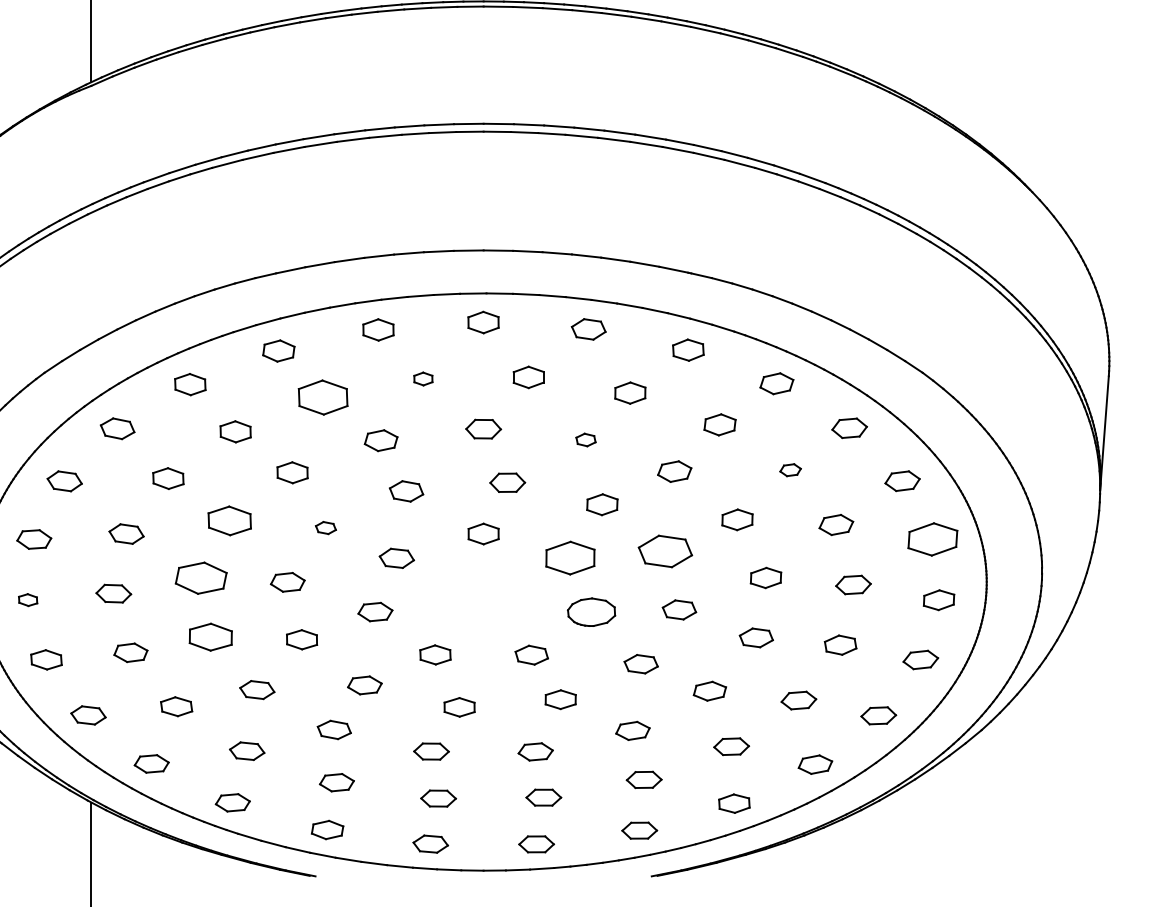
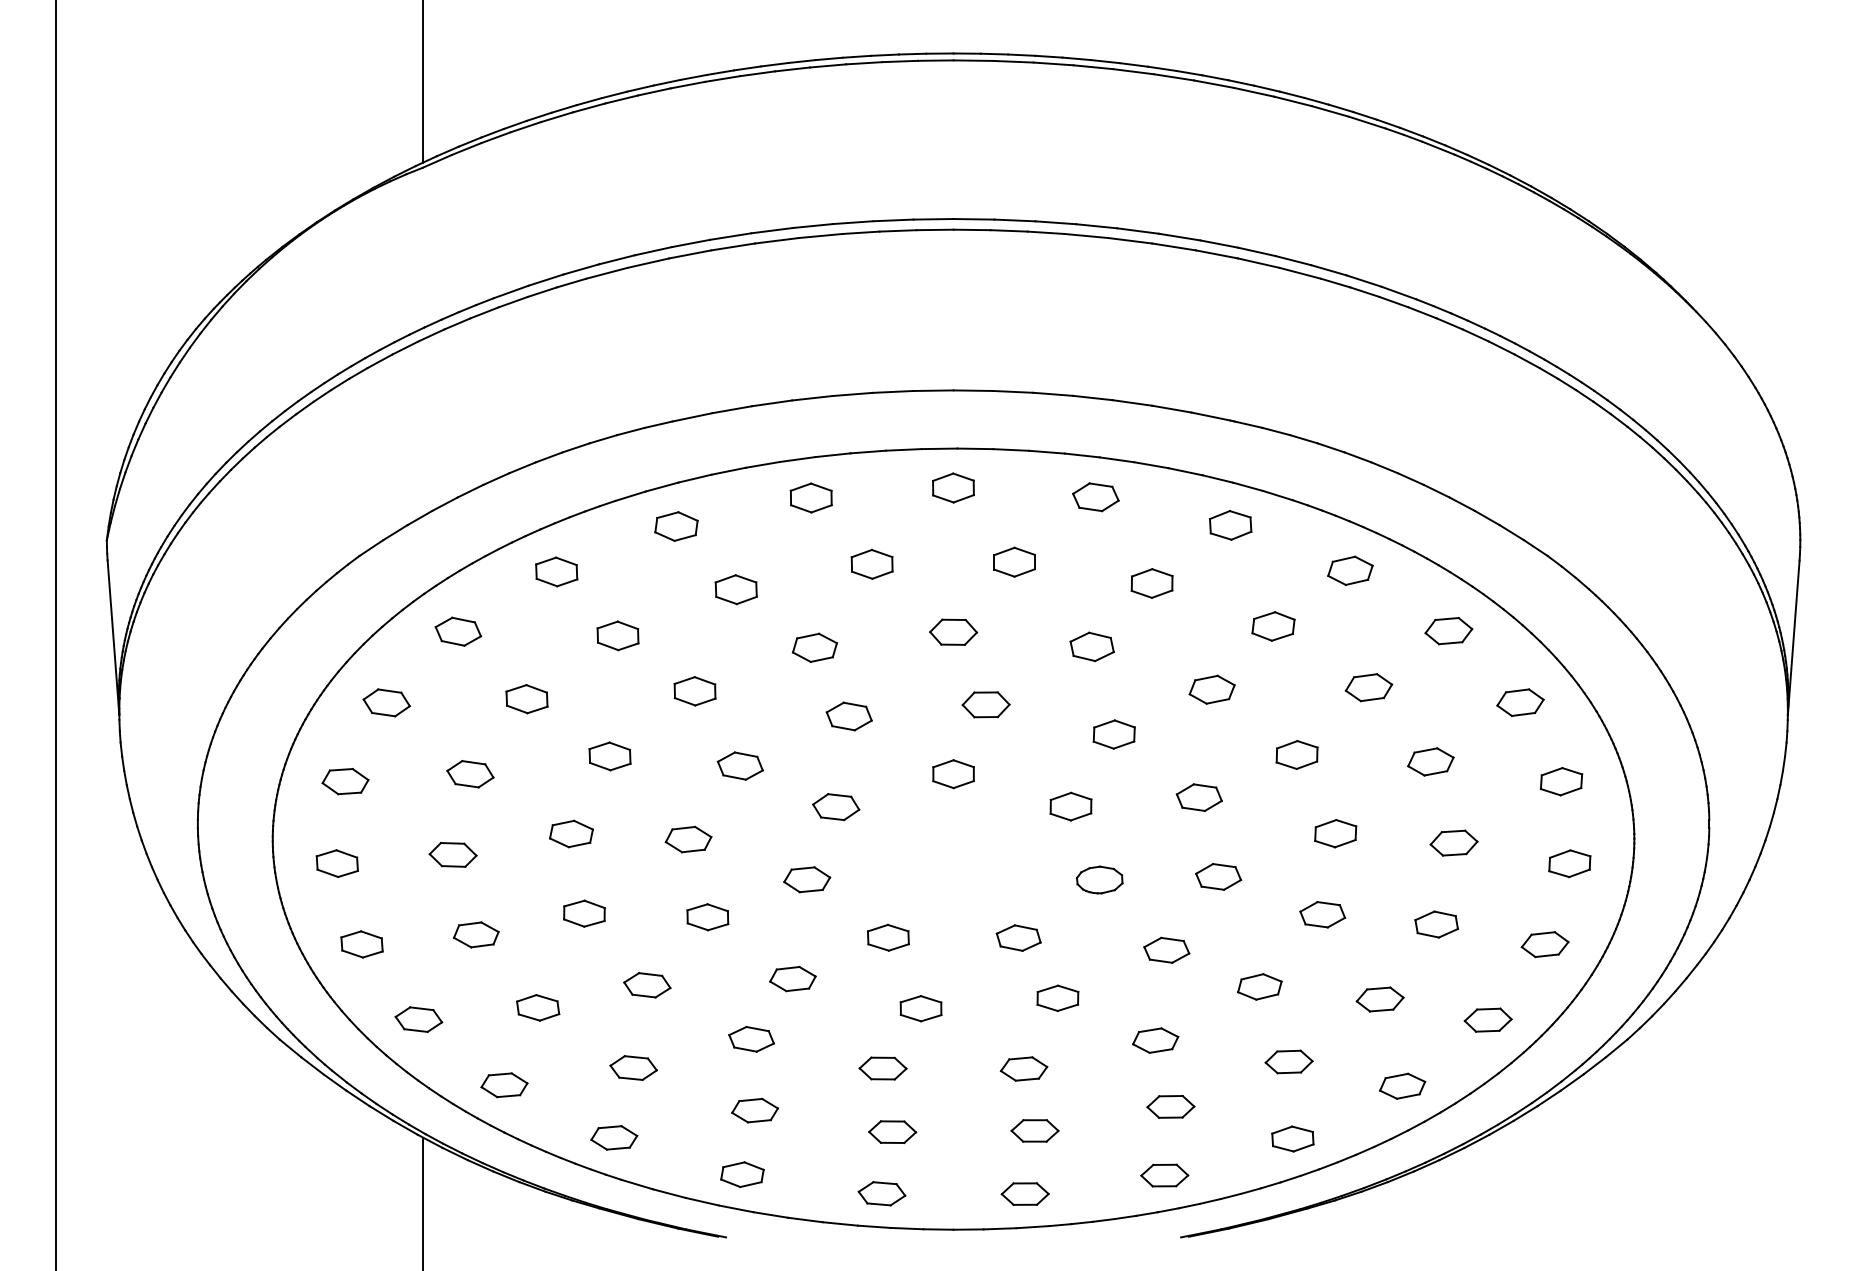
part: (422, 379) -> (871, 564), size x1.67
part: (322, 397) -> (735, 589), size x0.62
part: (585, 439) -> (1091, 646), size x1.67
part: (790, 469) -> (1368, 687), size x1.67
part: (229, 520) -> (609, 756), size x0.71
part: (325, 527) -> (739, 765), size x1.67
part: (932, 539) -> (1561, 781), size x0.62
part: (664, 551) -> (1198, 797), size x0.62
part: (570, 557) -> (1070, 806), size x0.62
part: (201, 577) -> (571, 833), size x0.62
part: (27, 600) -> (336, 863), size x1.67
part: (591, 611) -> (1099, 879), size x0.71
part: (210, 637) -> (584, 913), size x0.71

